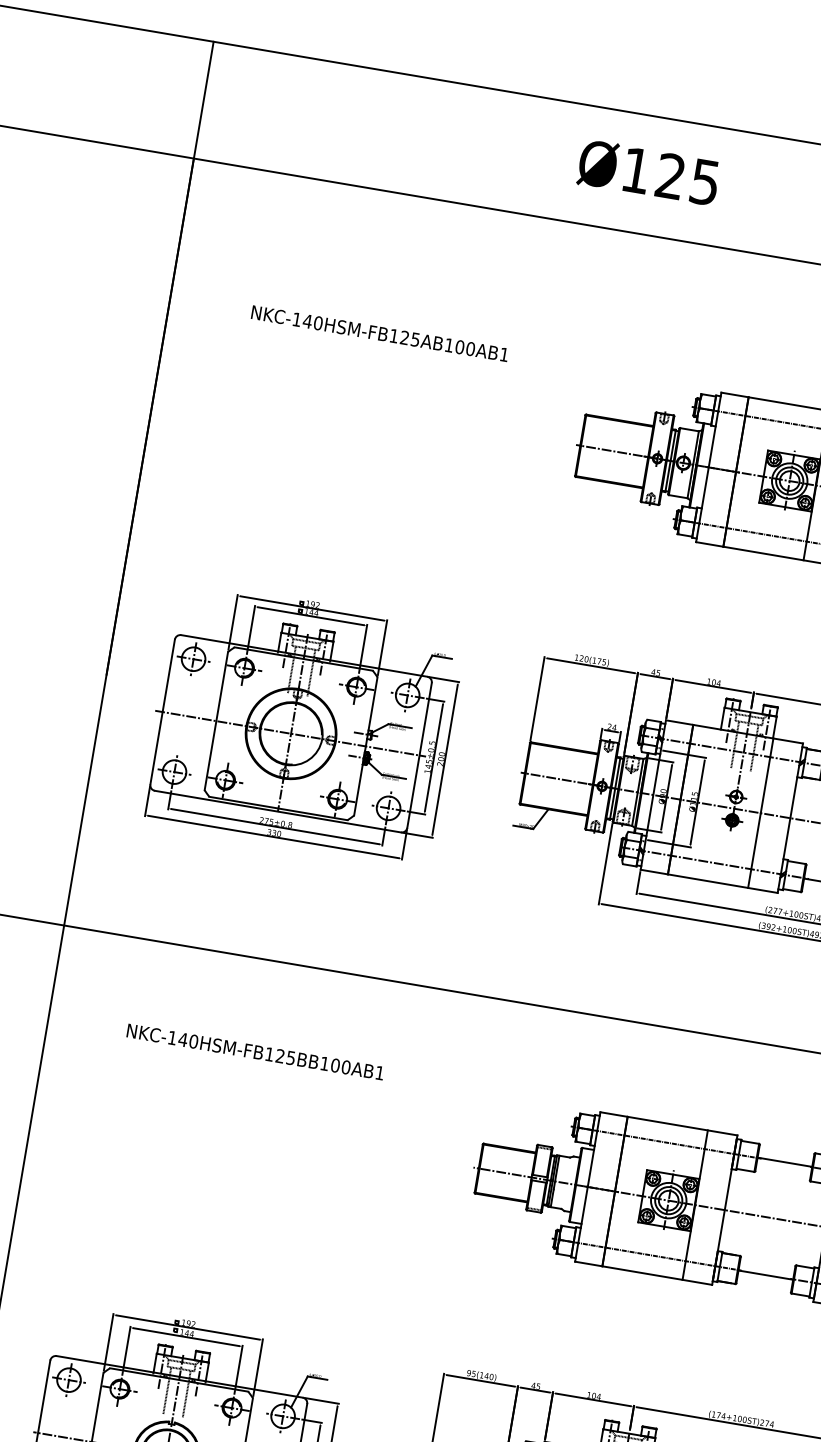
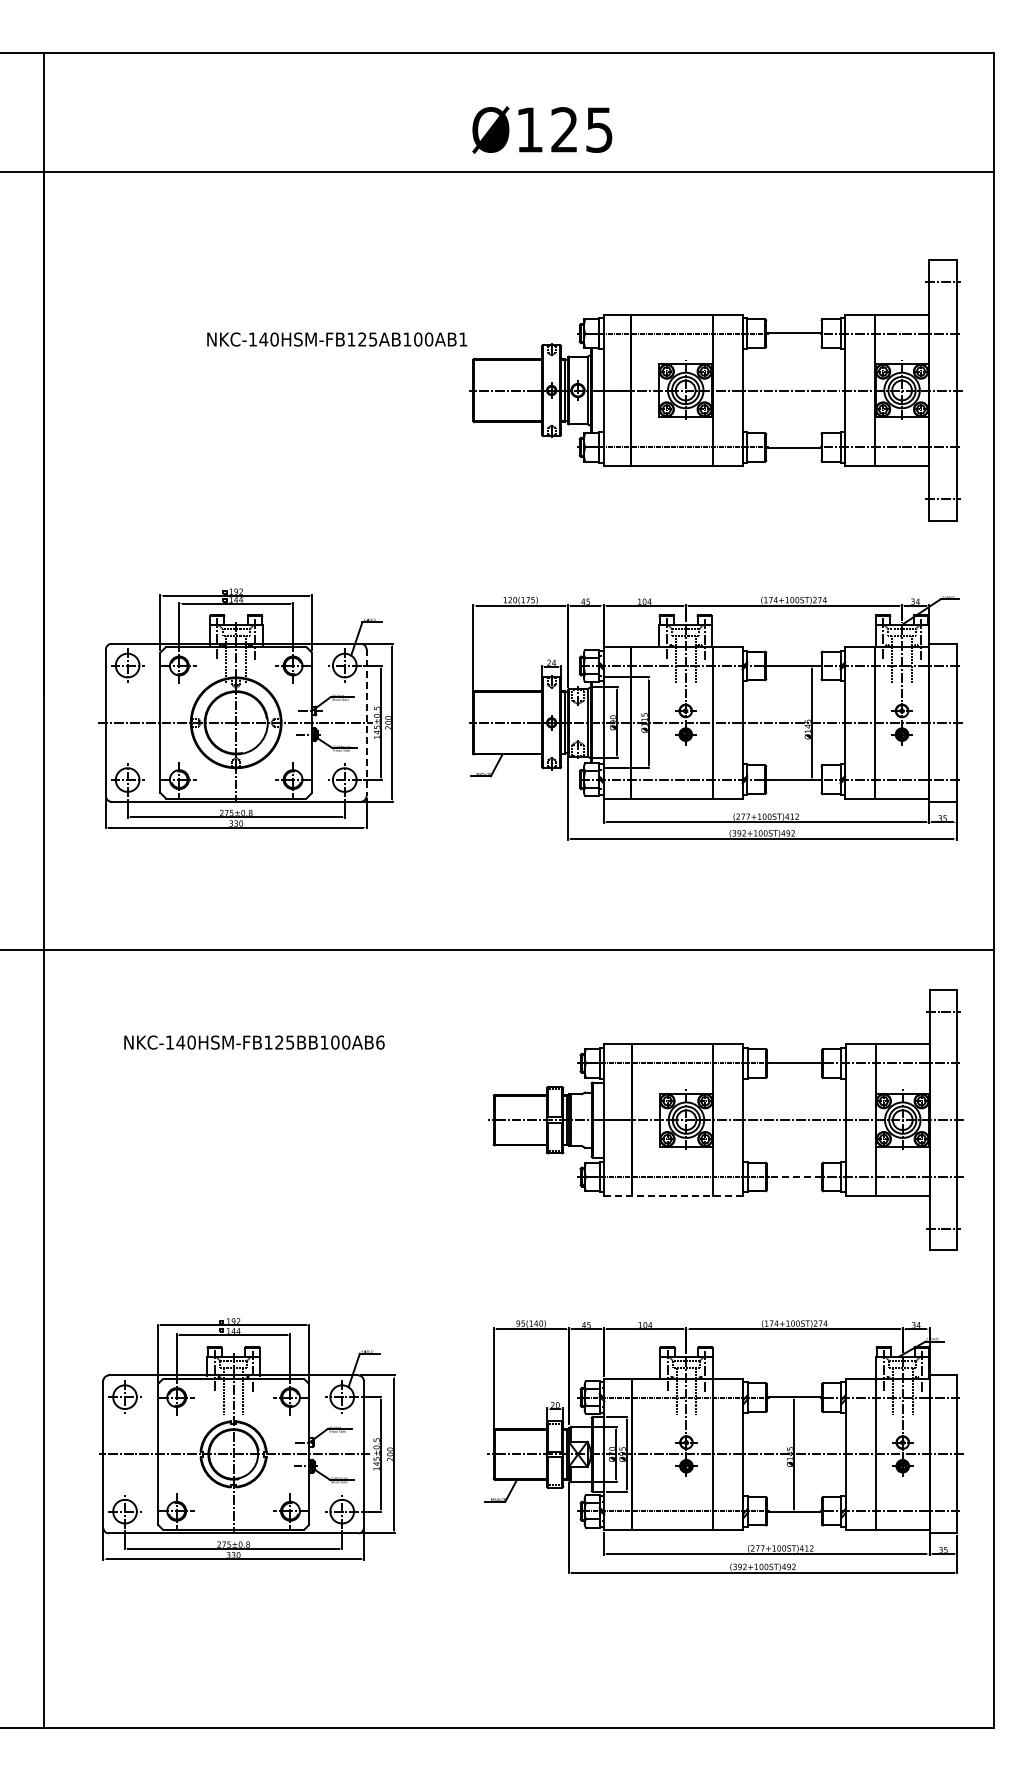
text: (649, 172) -> (542, 129), moved
text: (380, 333) -> (337, 339), moved
line: (419, 756) -> (366, 723), solid -> dashed
text: (380, 1073) -> (380, 1042), NKC-140HSM-FB125BB100AB1 -> NKC-140HSM-FB125BB100AB6
line: (643, 1272) -> (673, 1195), solid -> dashed
line: (765, 1275) -> (794, 1177), solid -> dashed

